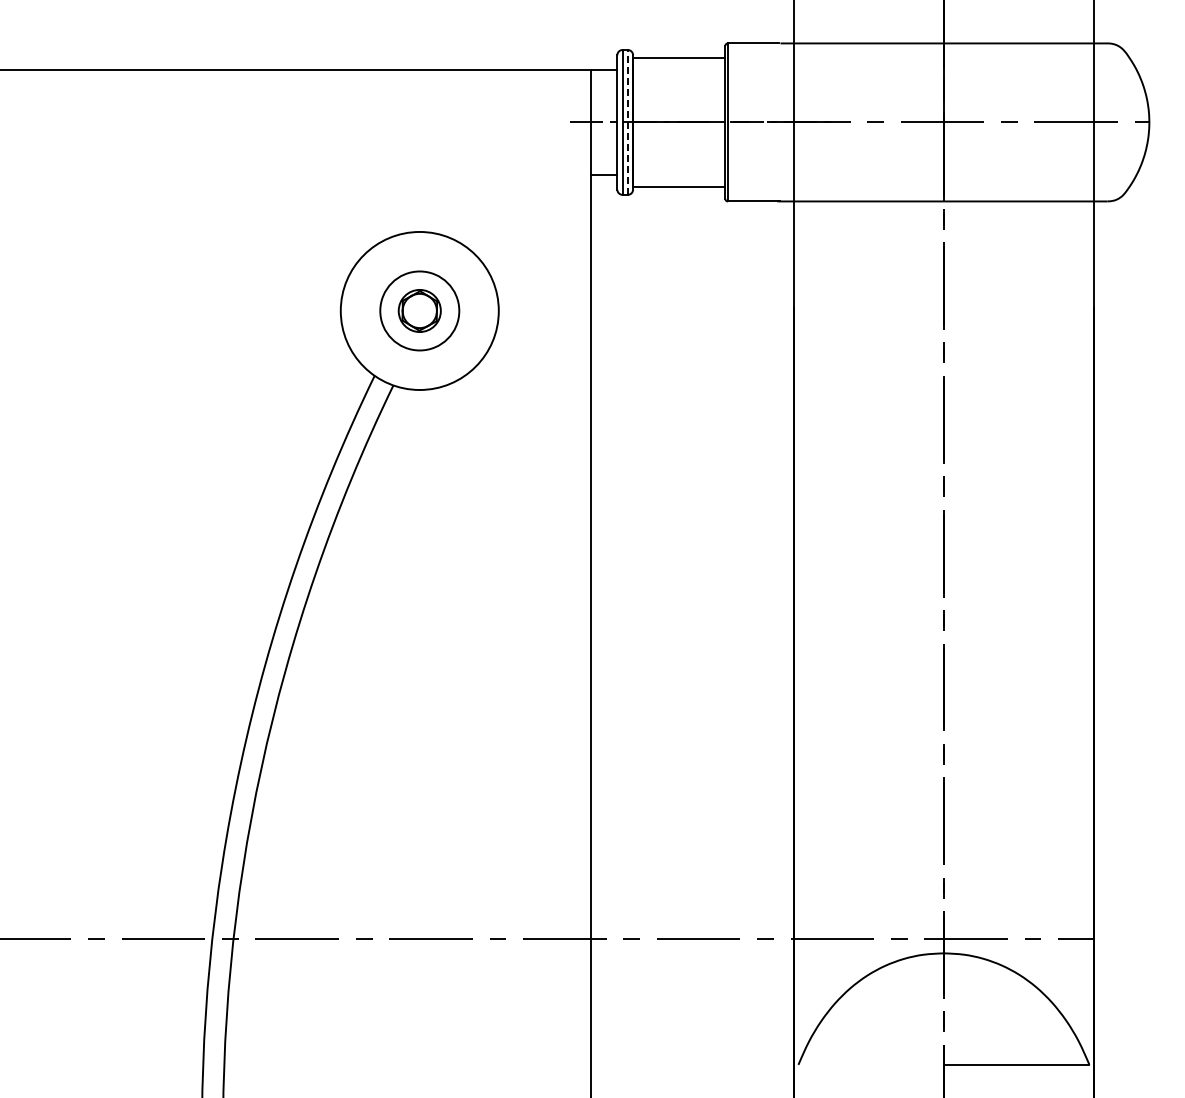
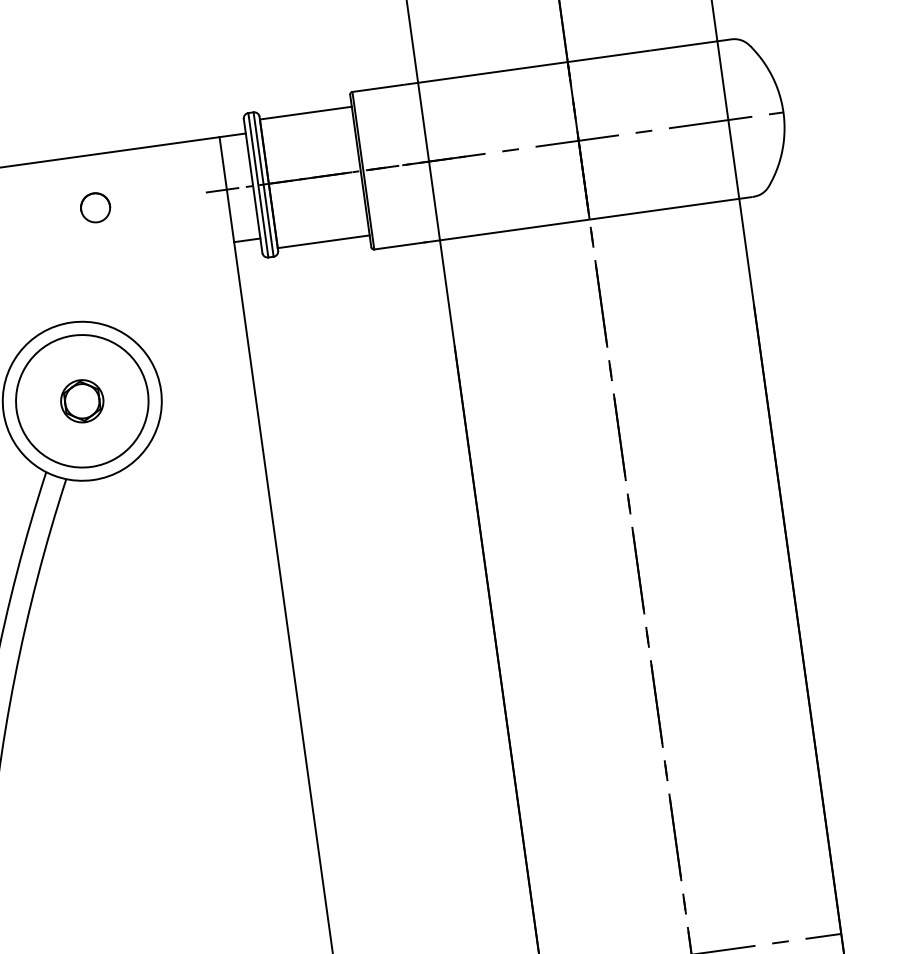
line: (627, 121) -> (263, 183), dashed -> solid
part: (458, 122) -> (94, 208), added
circle: (419, 310) -> (81, 400), size x1.67

